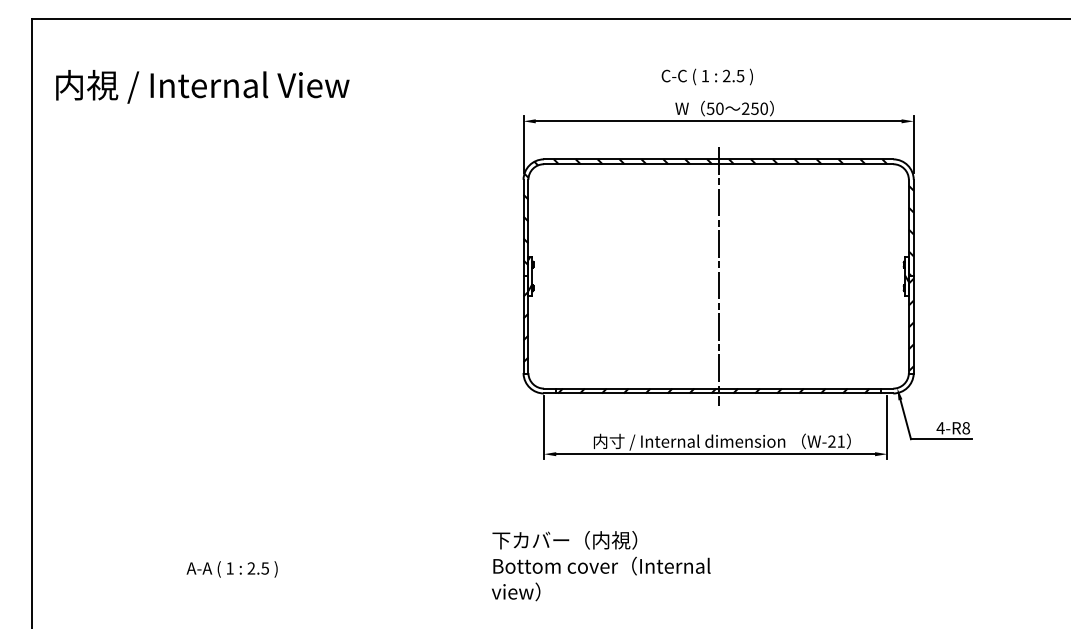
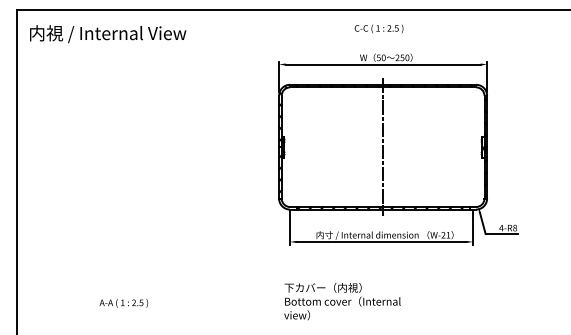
text: (706, 76) -> (378, 28), moved
text: (203, 87) -> (108, 34), moved
text: (601, 565) -> (342, 301), moved

